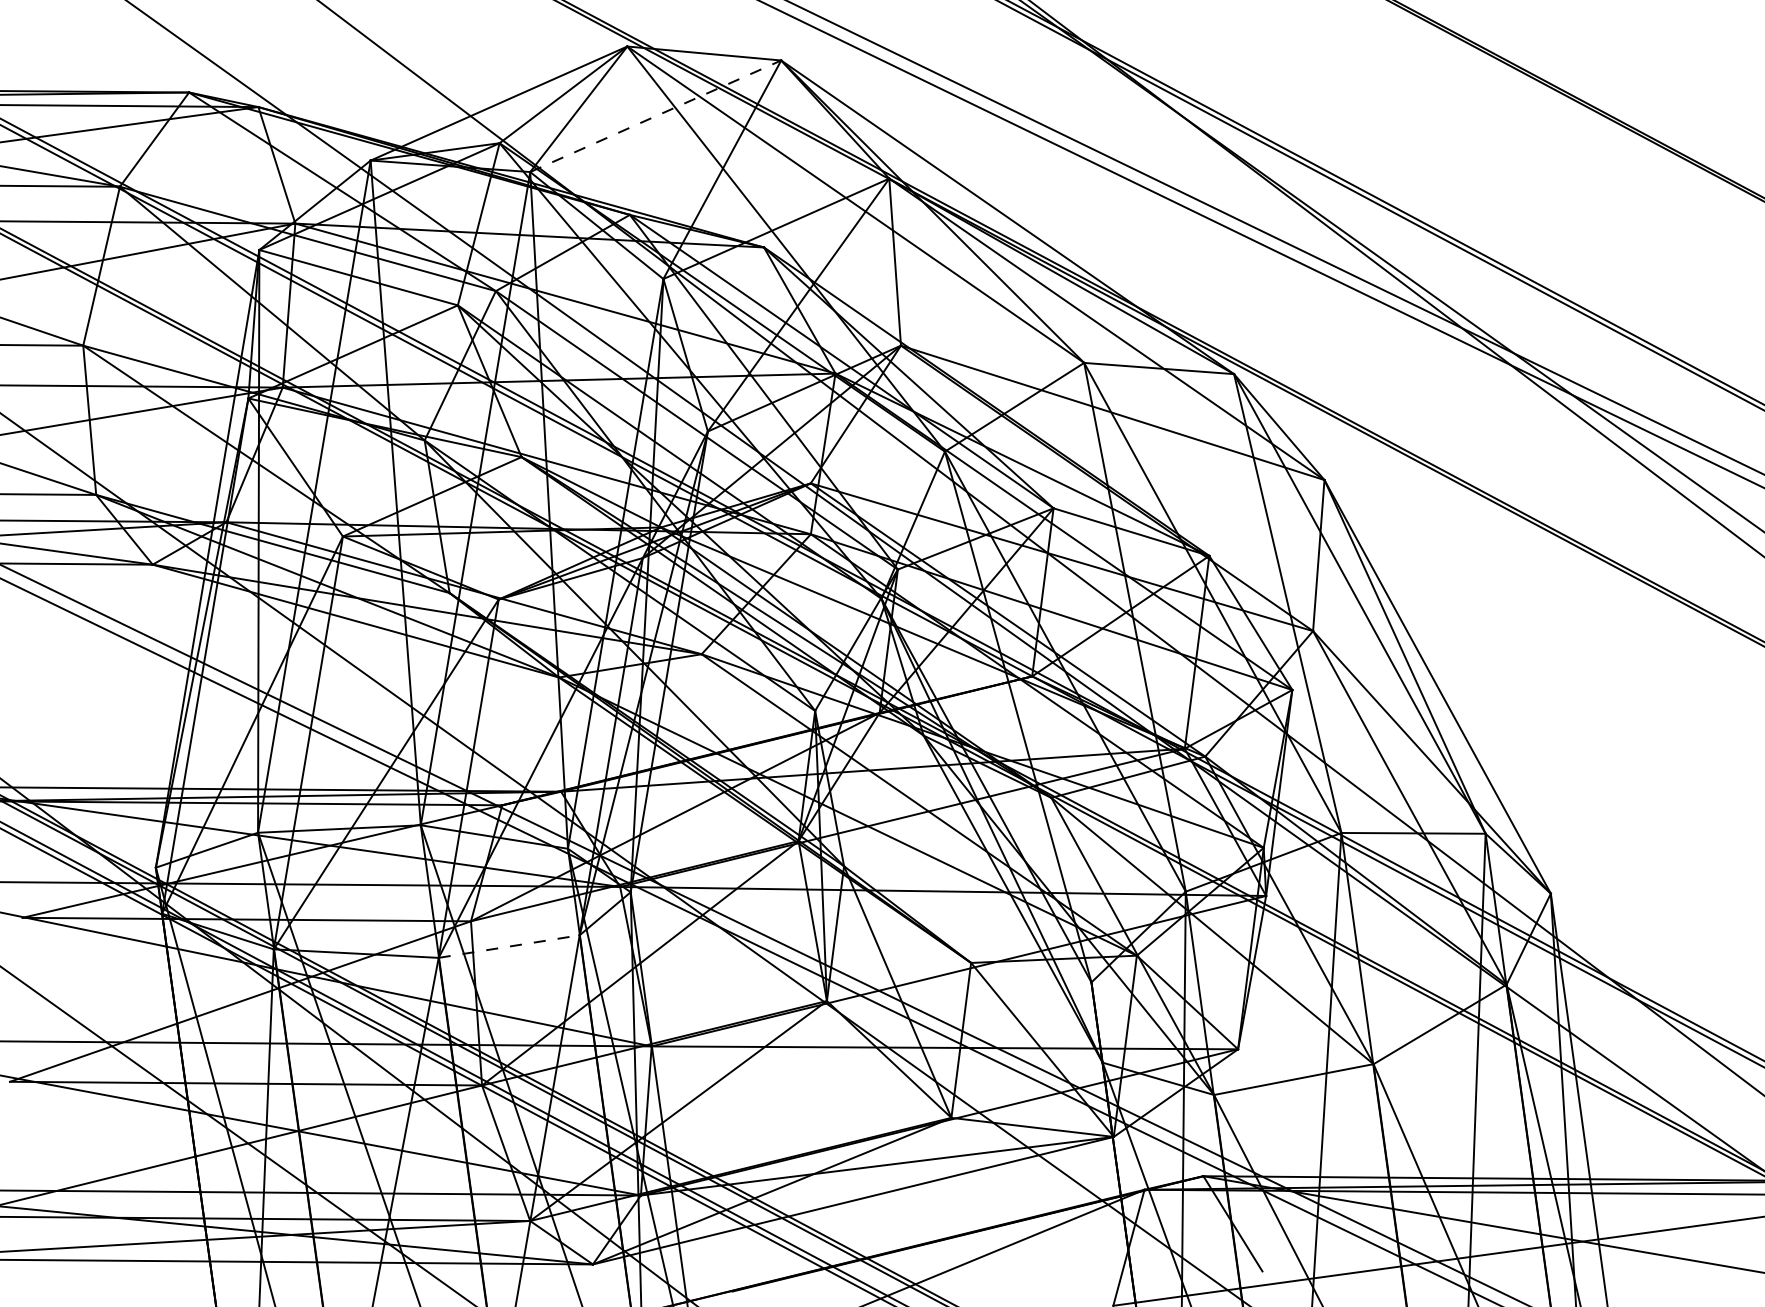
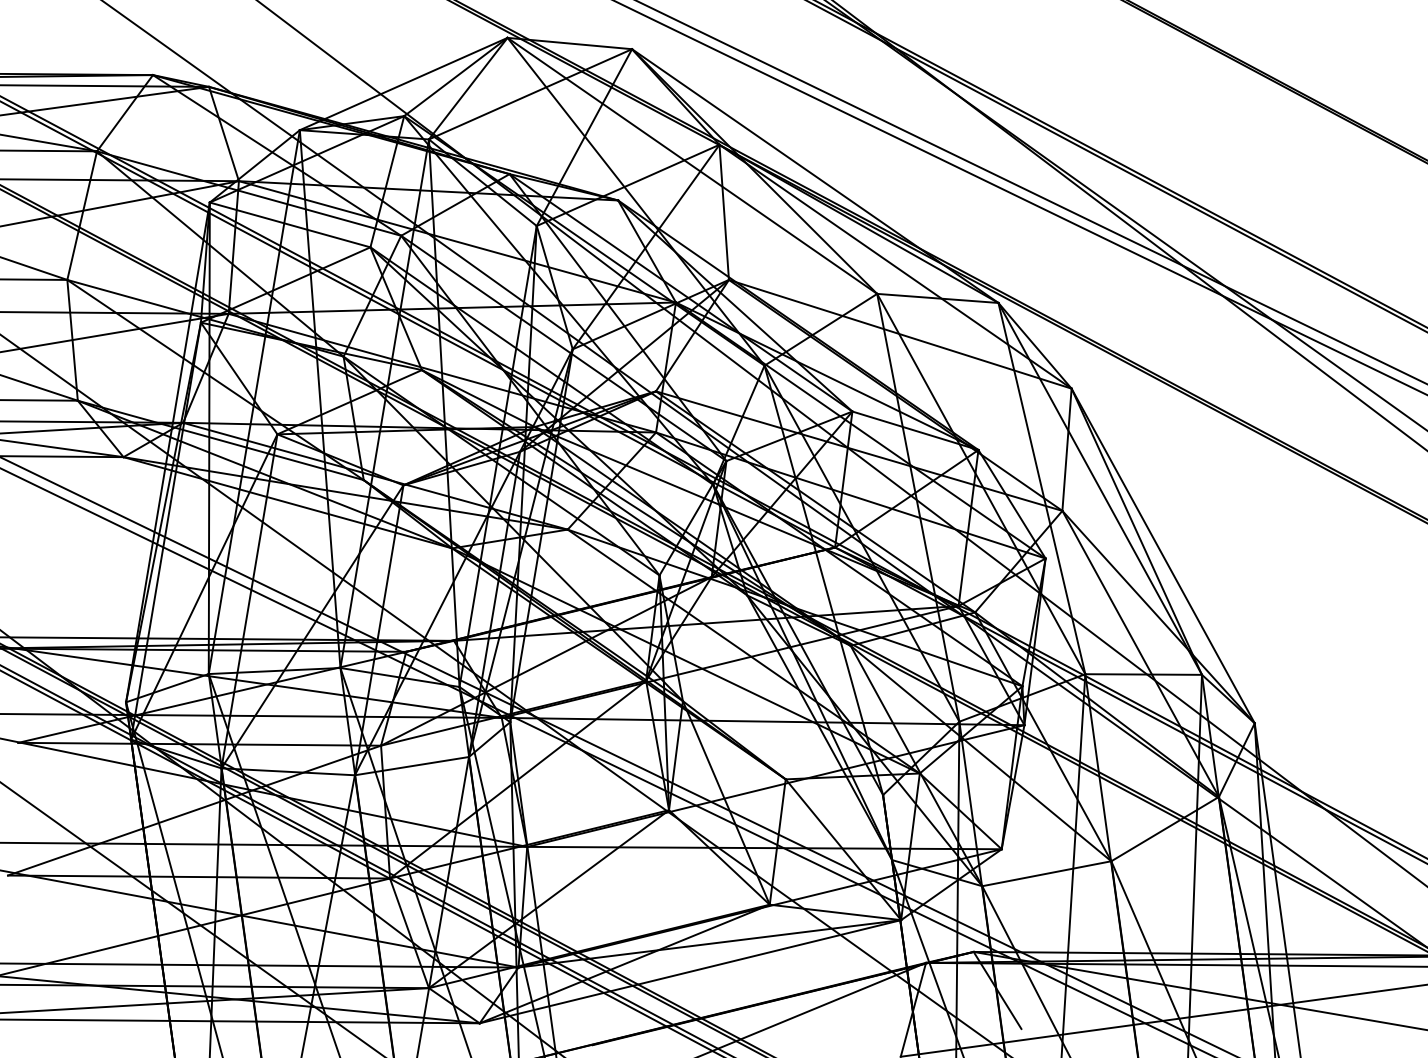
line: (656, 116) -> (531, 94), dashed -> solid
line: (509, 946) -> (412, 766), dashed -> solid

